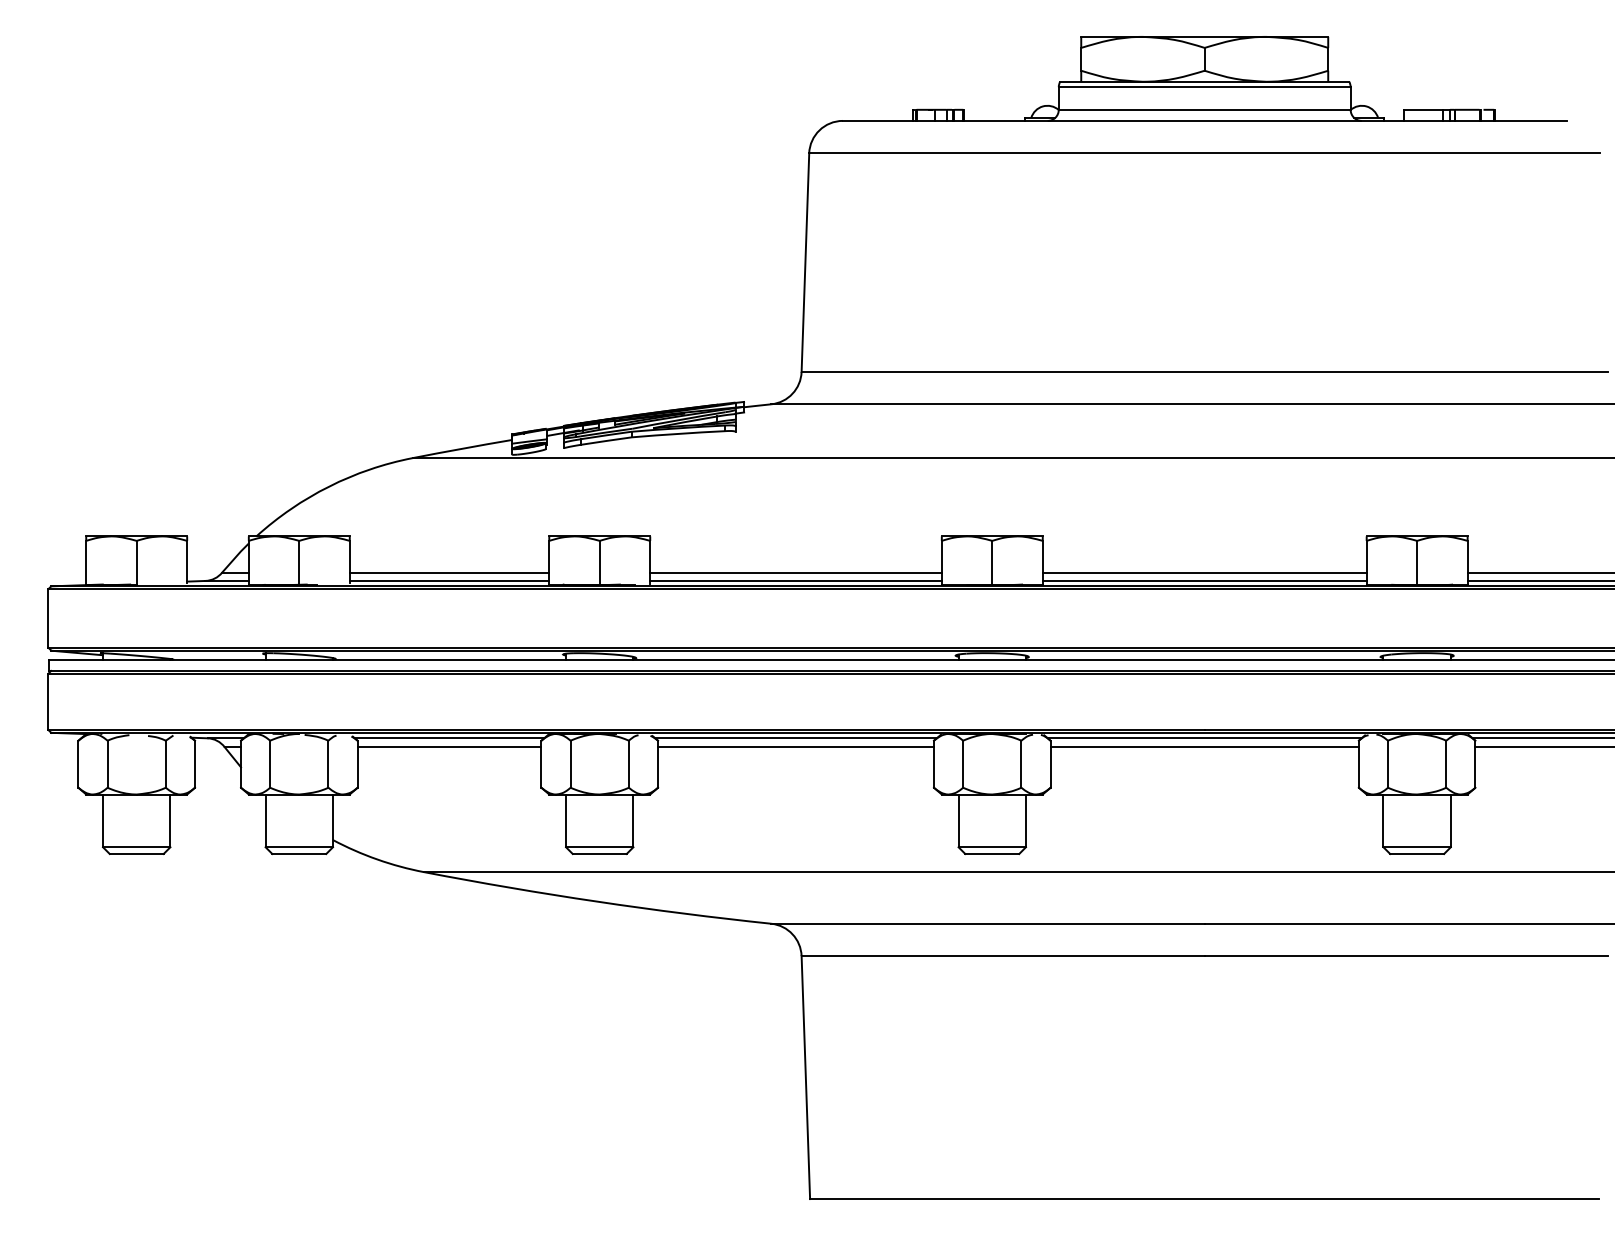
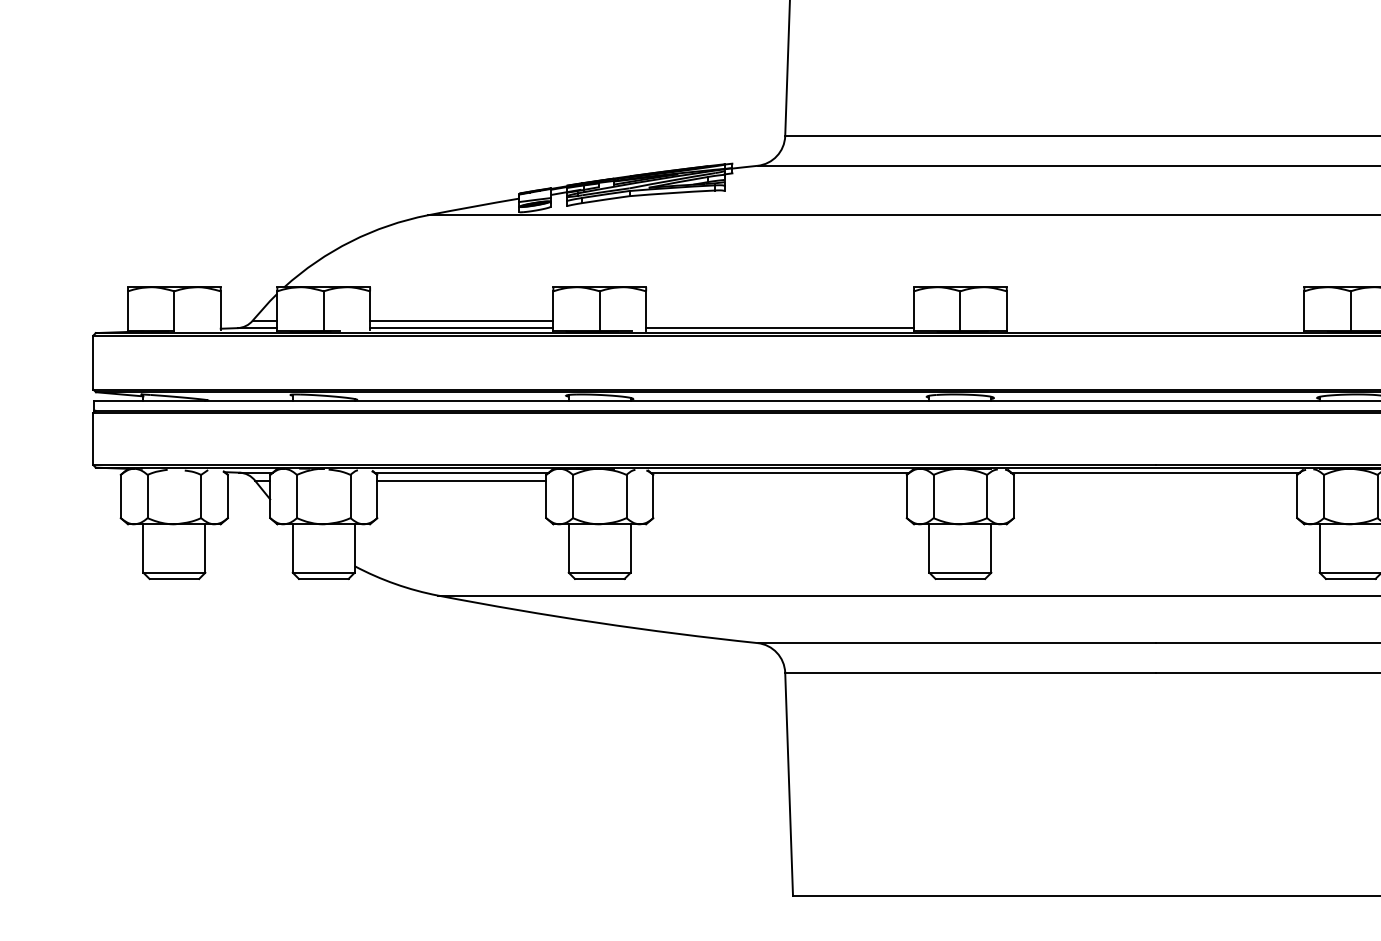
line: (795, 572) -> (779, 320), removed
line: (1204, 572) -> (1155, 320), removed
line: (1204, 580) -> (1155, 327), removed
line: (795, 747) -> (779, 481), removed
line: (1204, 747) -> (1155, 481), removed

